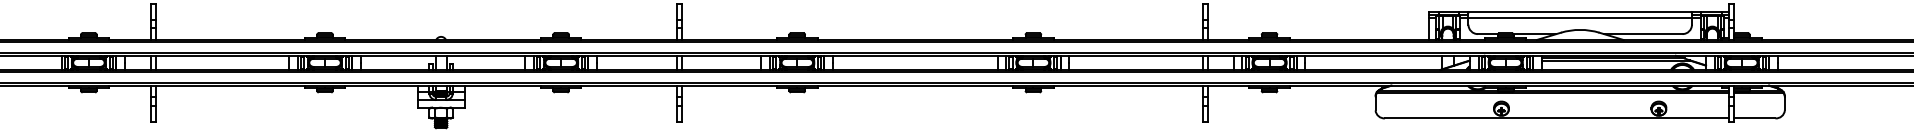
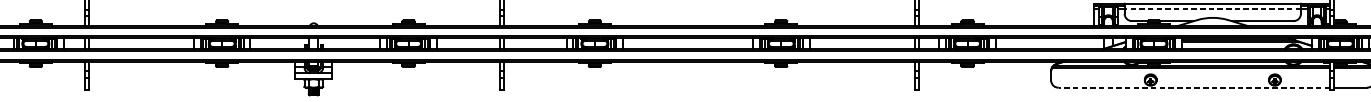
line: (1580, 18) -> (1213, 8), solid -> dashed
line: (1556, 118) -> (1194, 87), solid -> dashed

